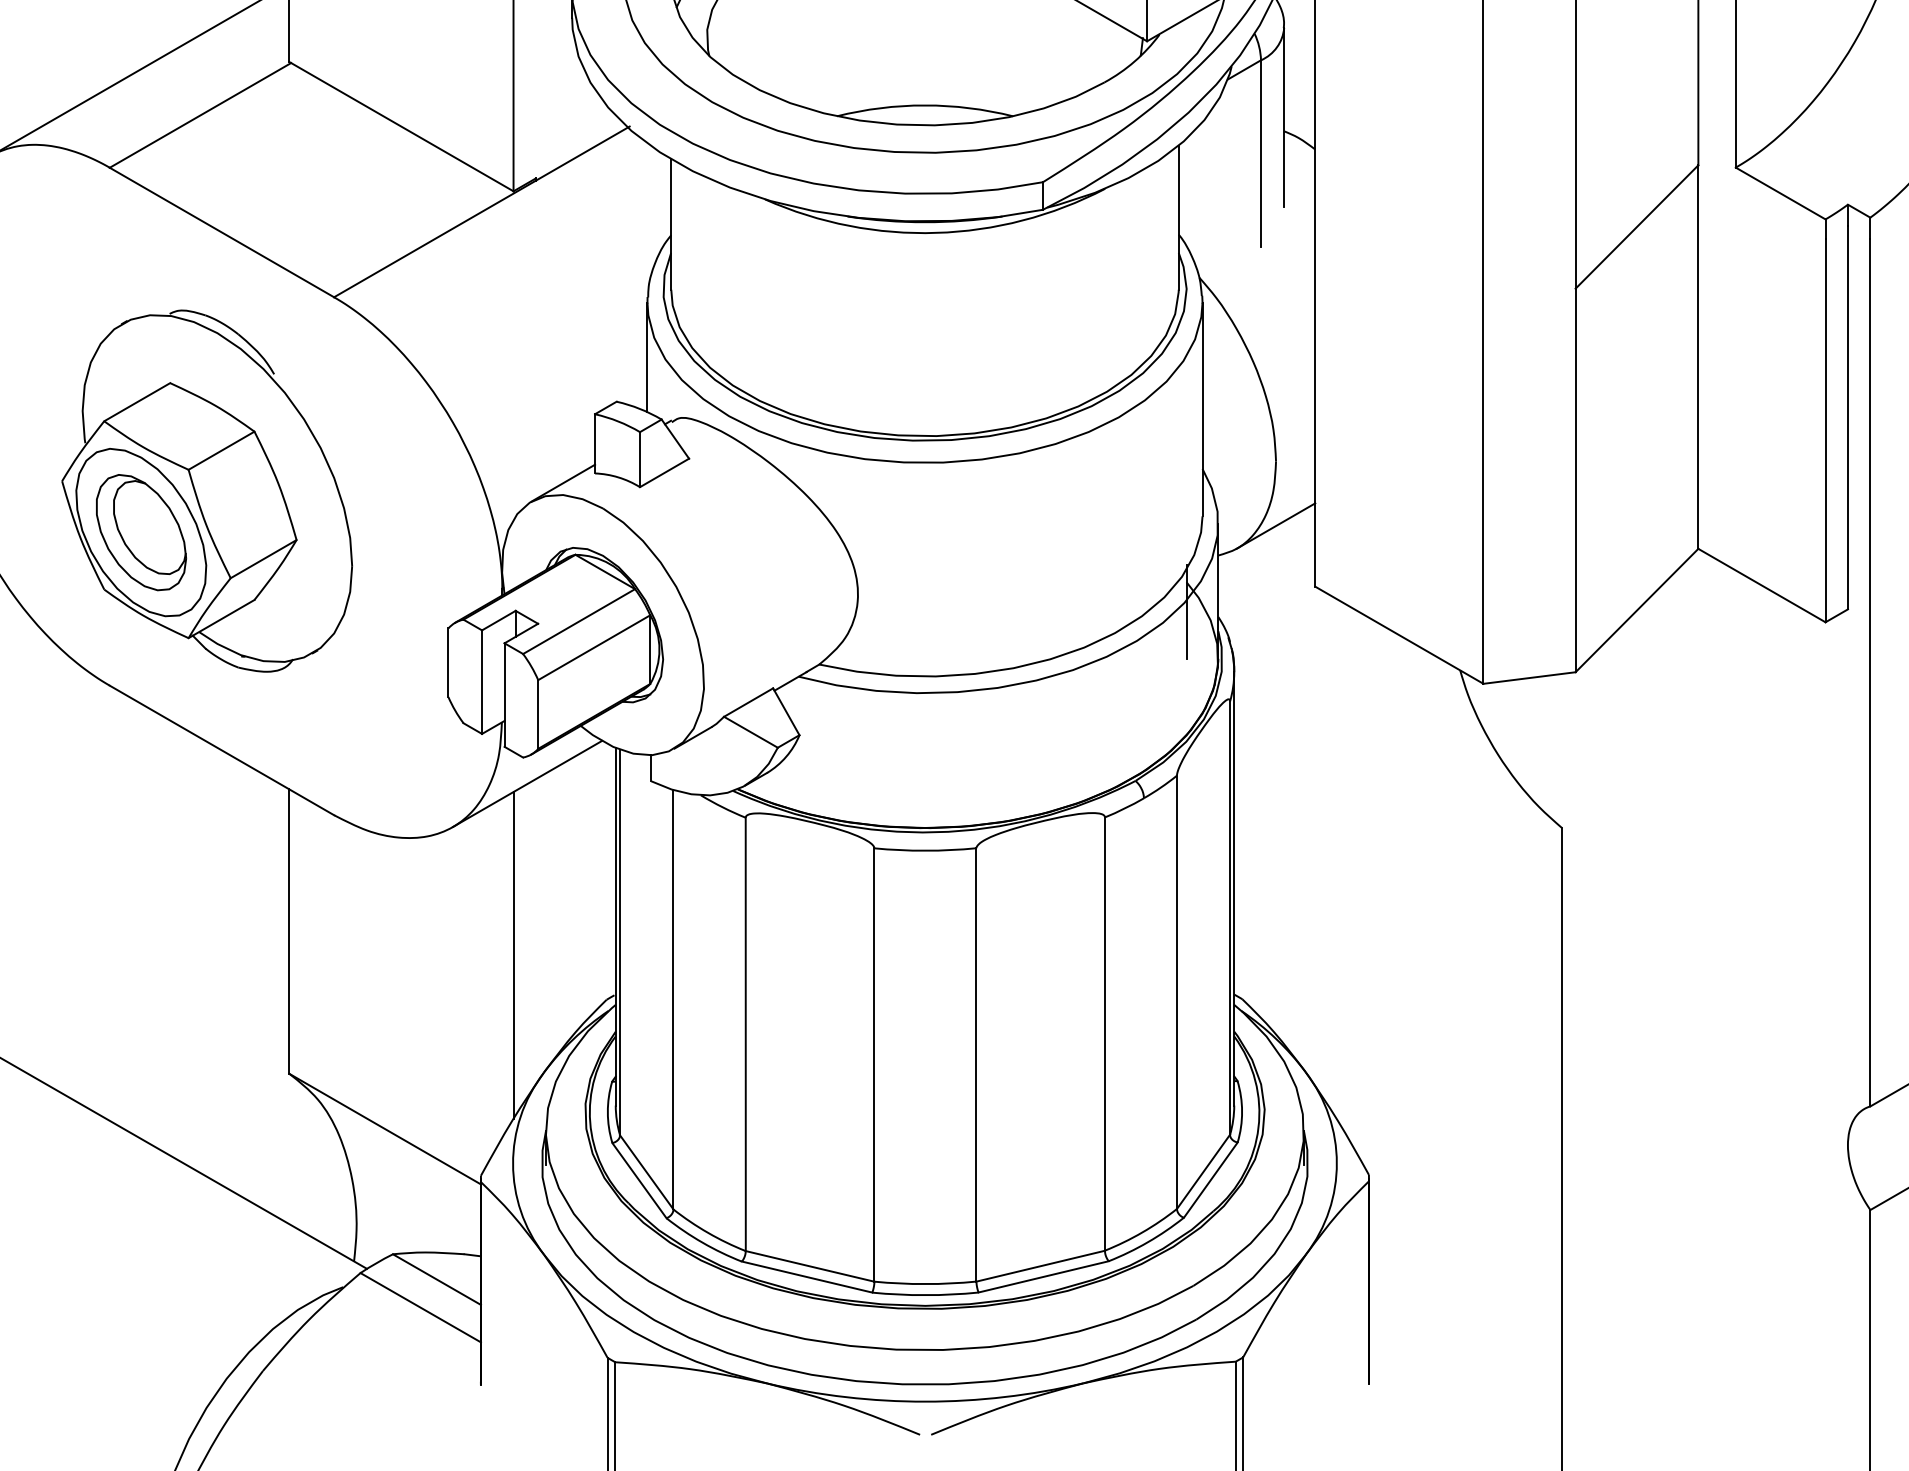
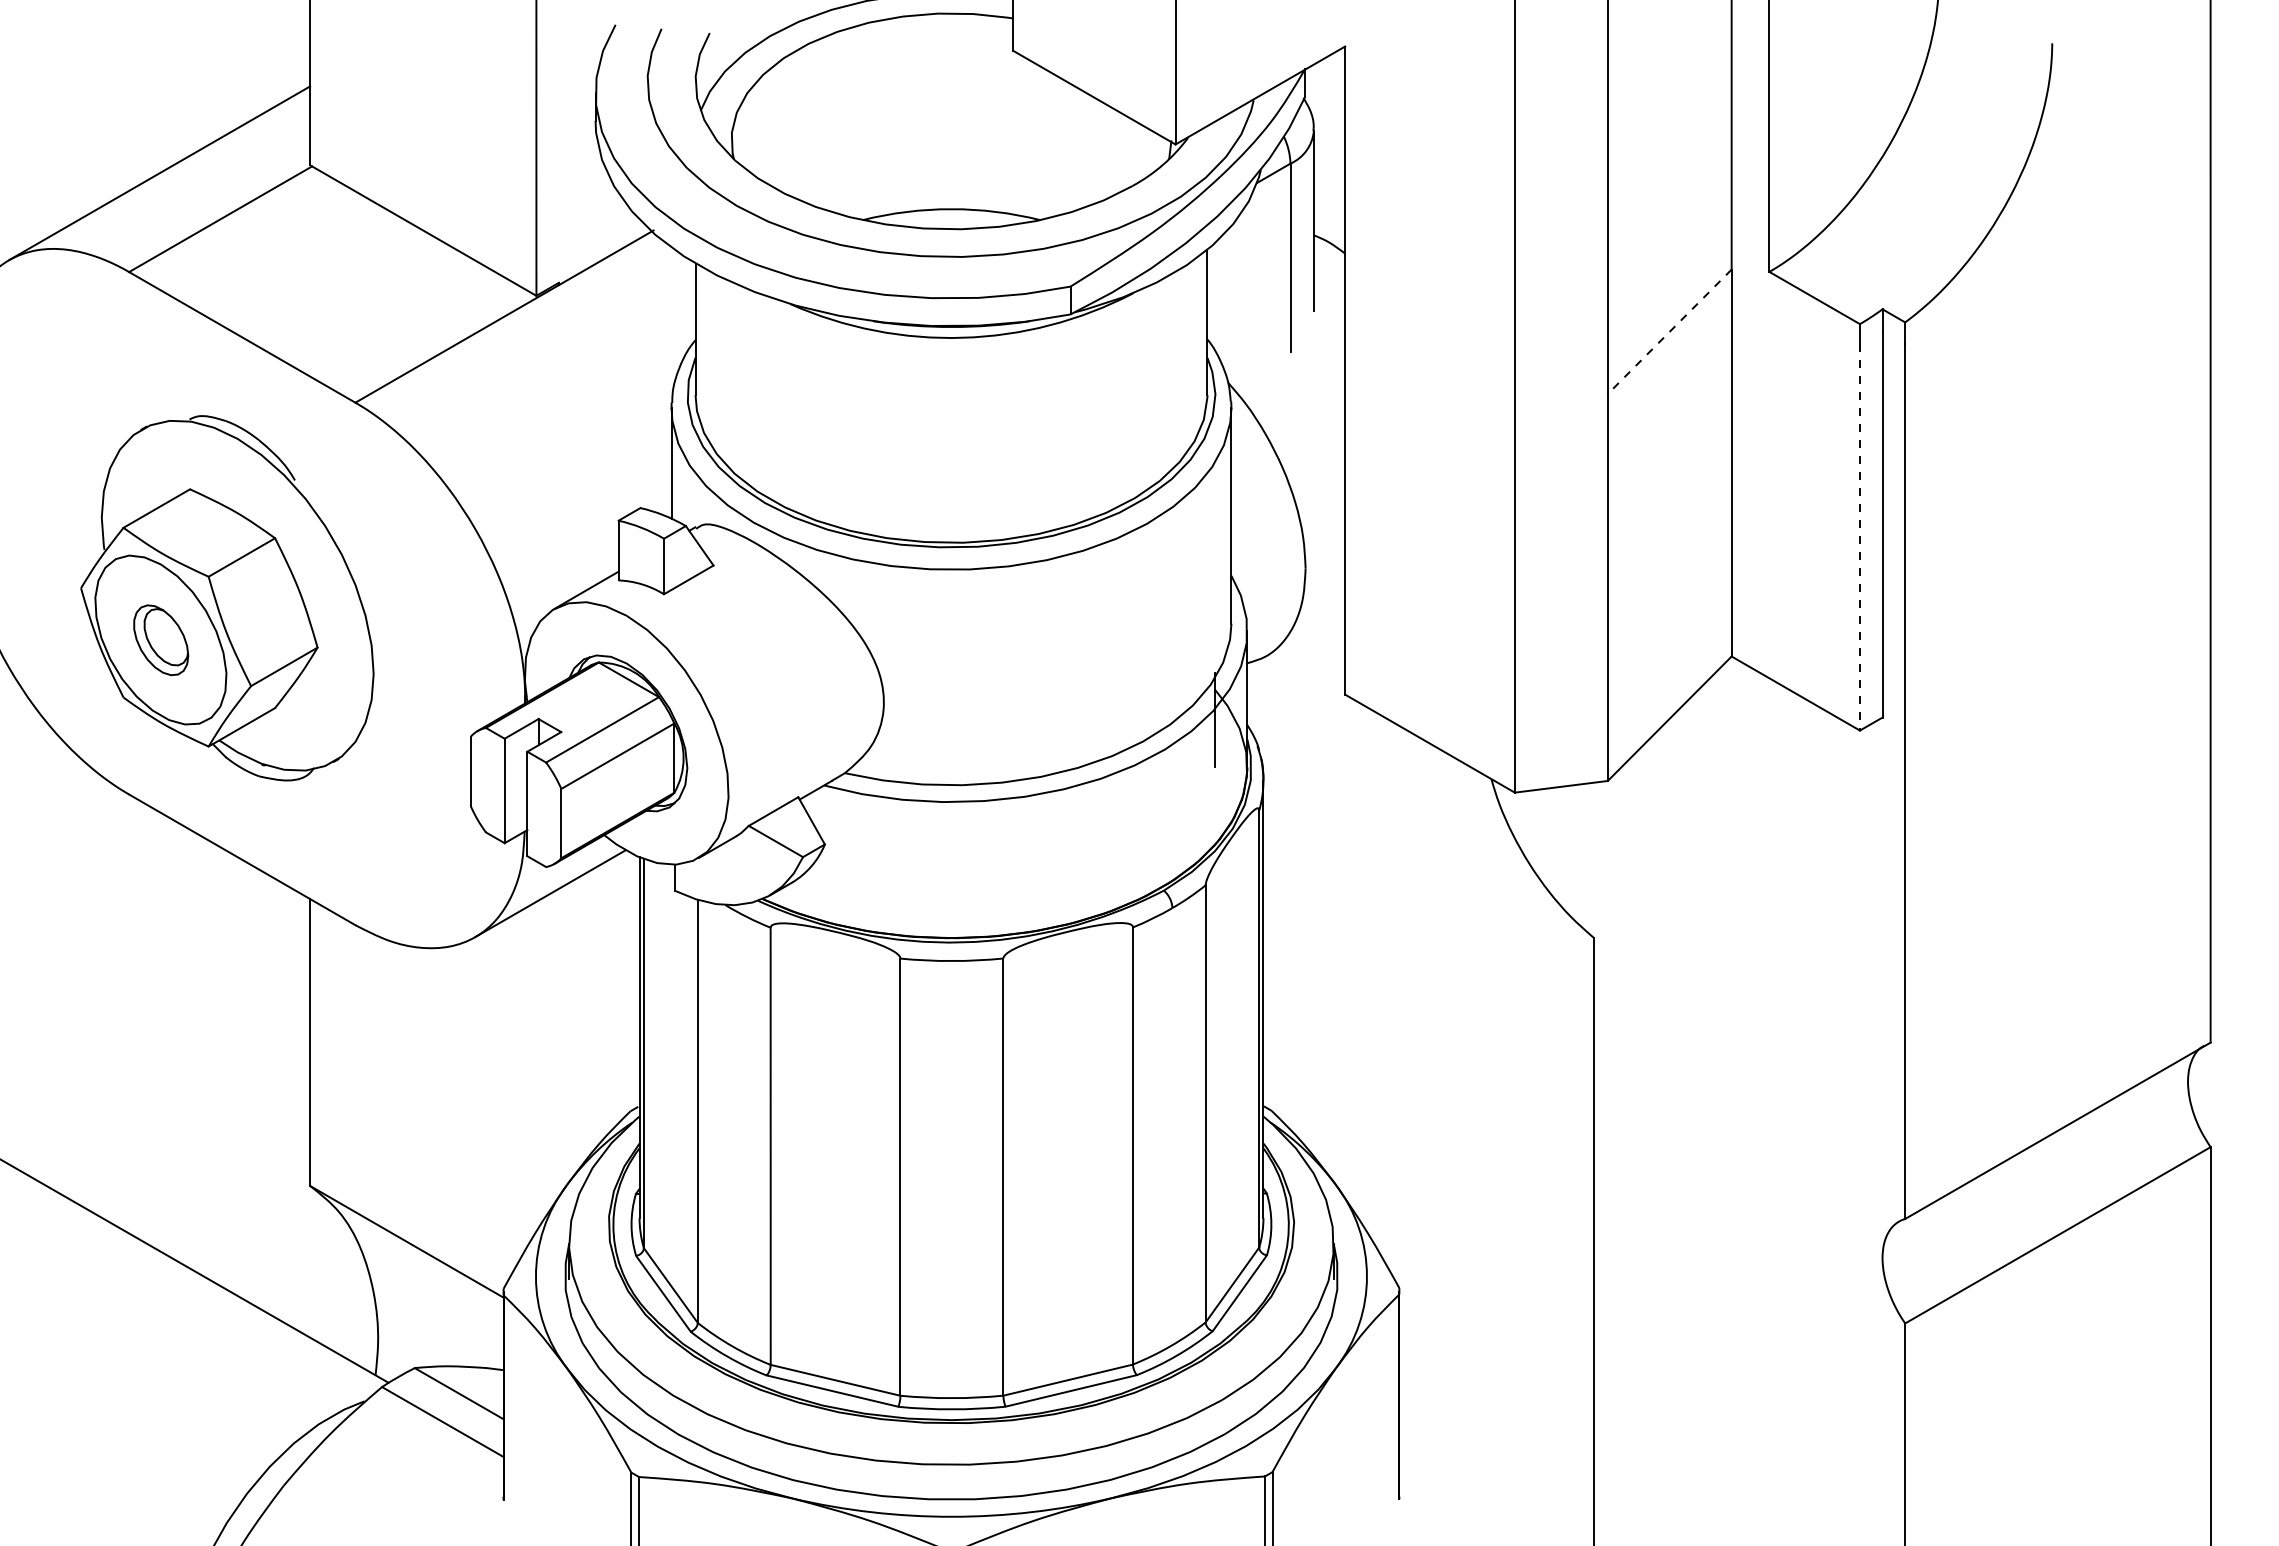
line: (1636, 226) -> (1669, 331), solid -> dashed
line: (1825, 430) -> (1859, 537), solid -> dashed
line: (1275, 526) -> (1305, 633), removed
part: (141, 532) -> (161, 640), size x0.6
line: (513, 955) -> (536, 1066), removed

